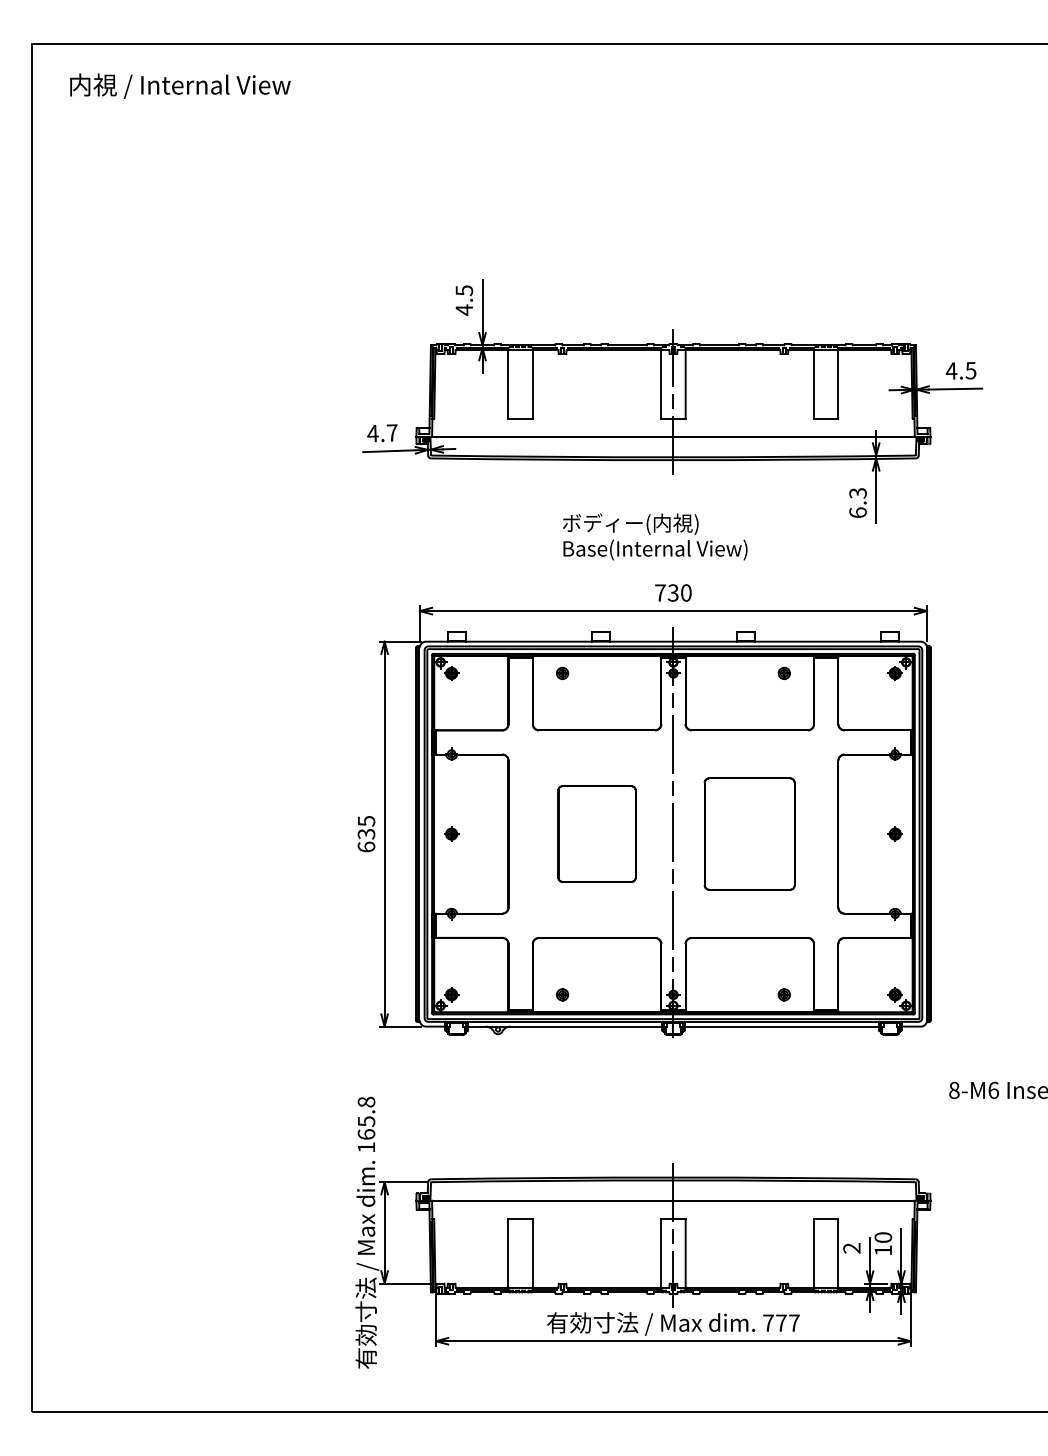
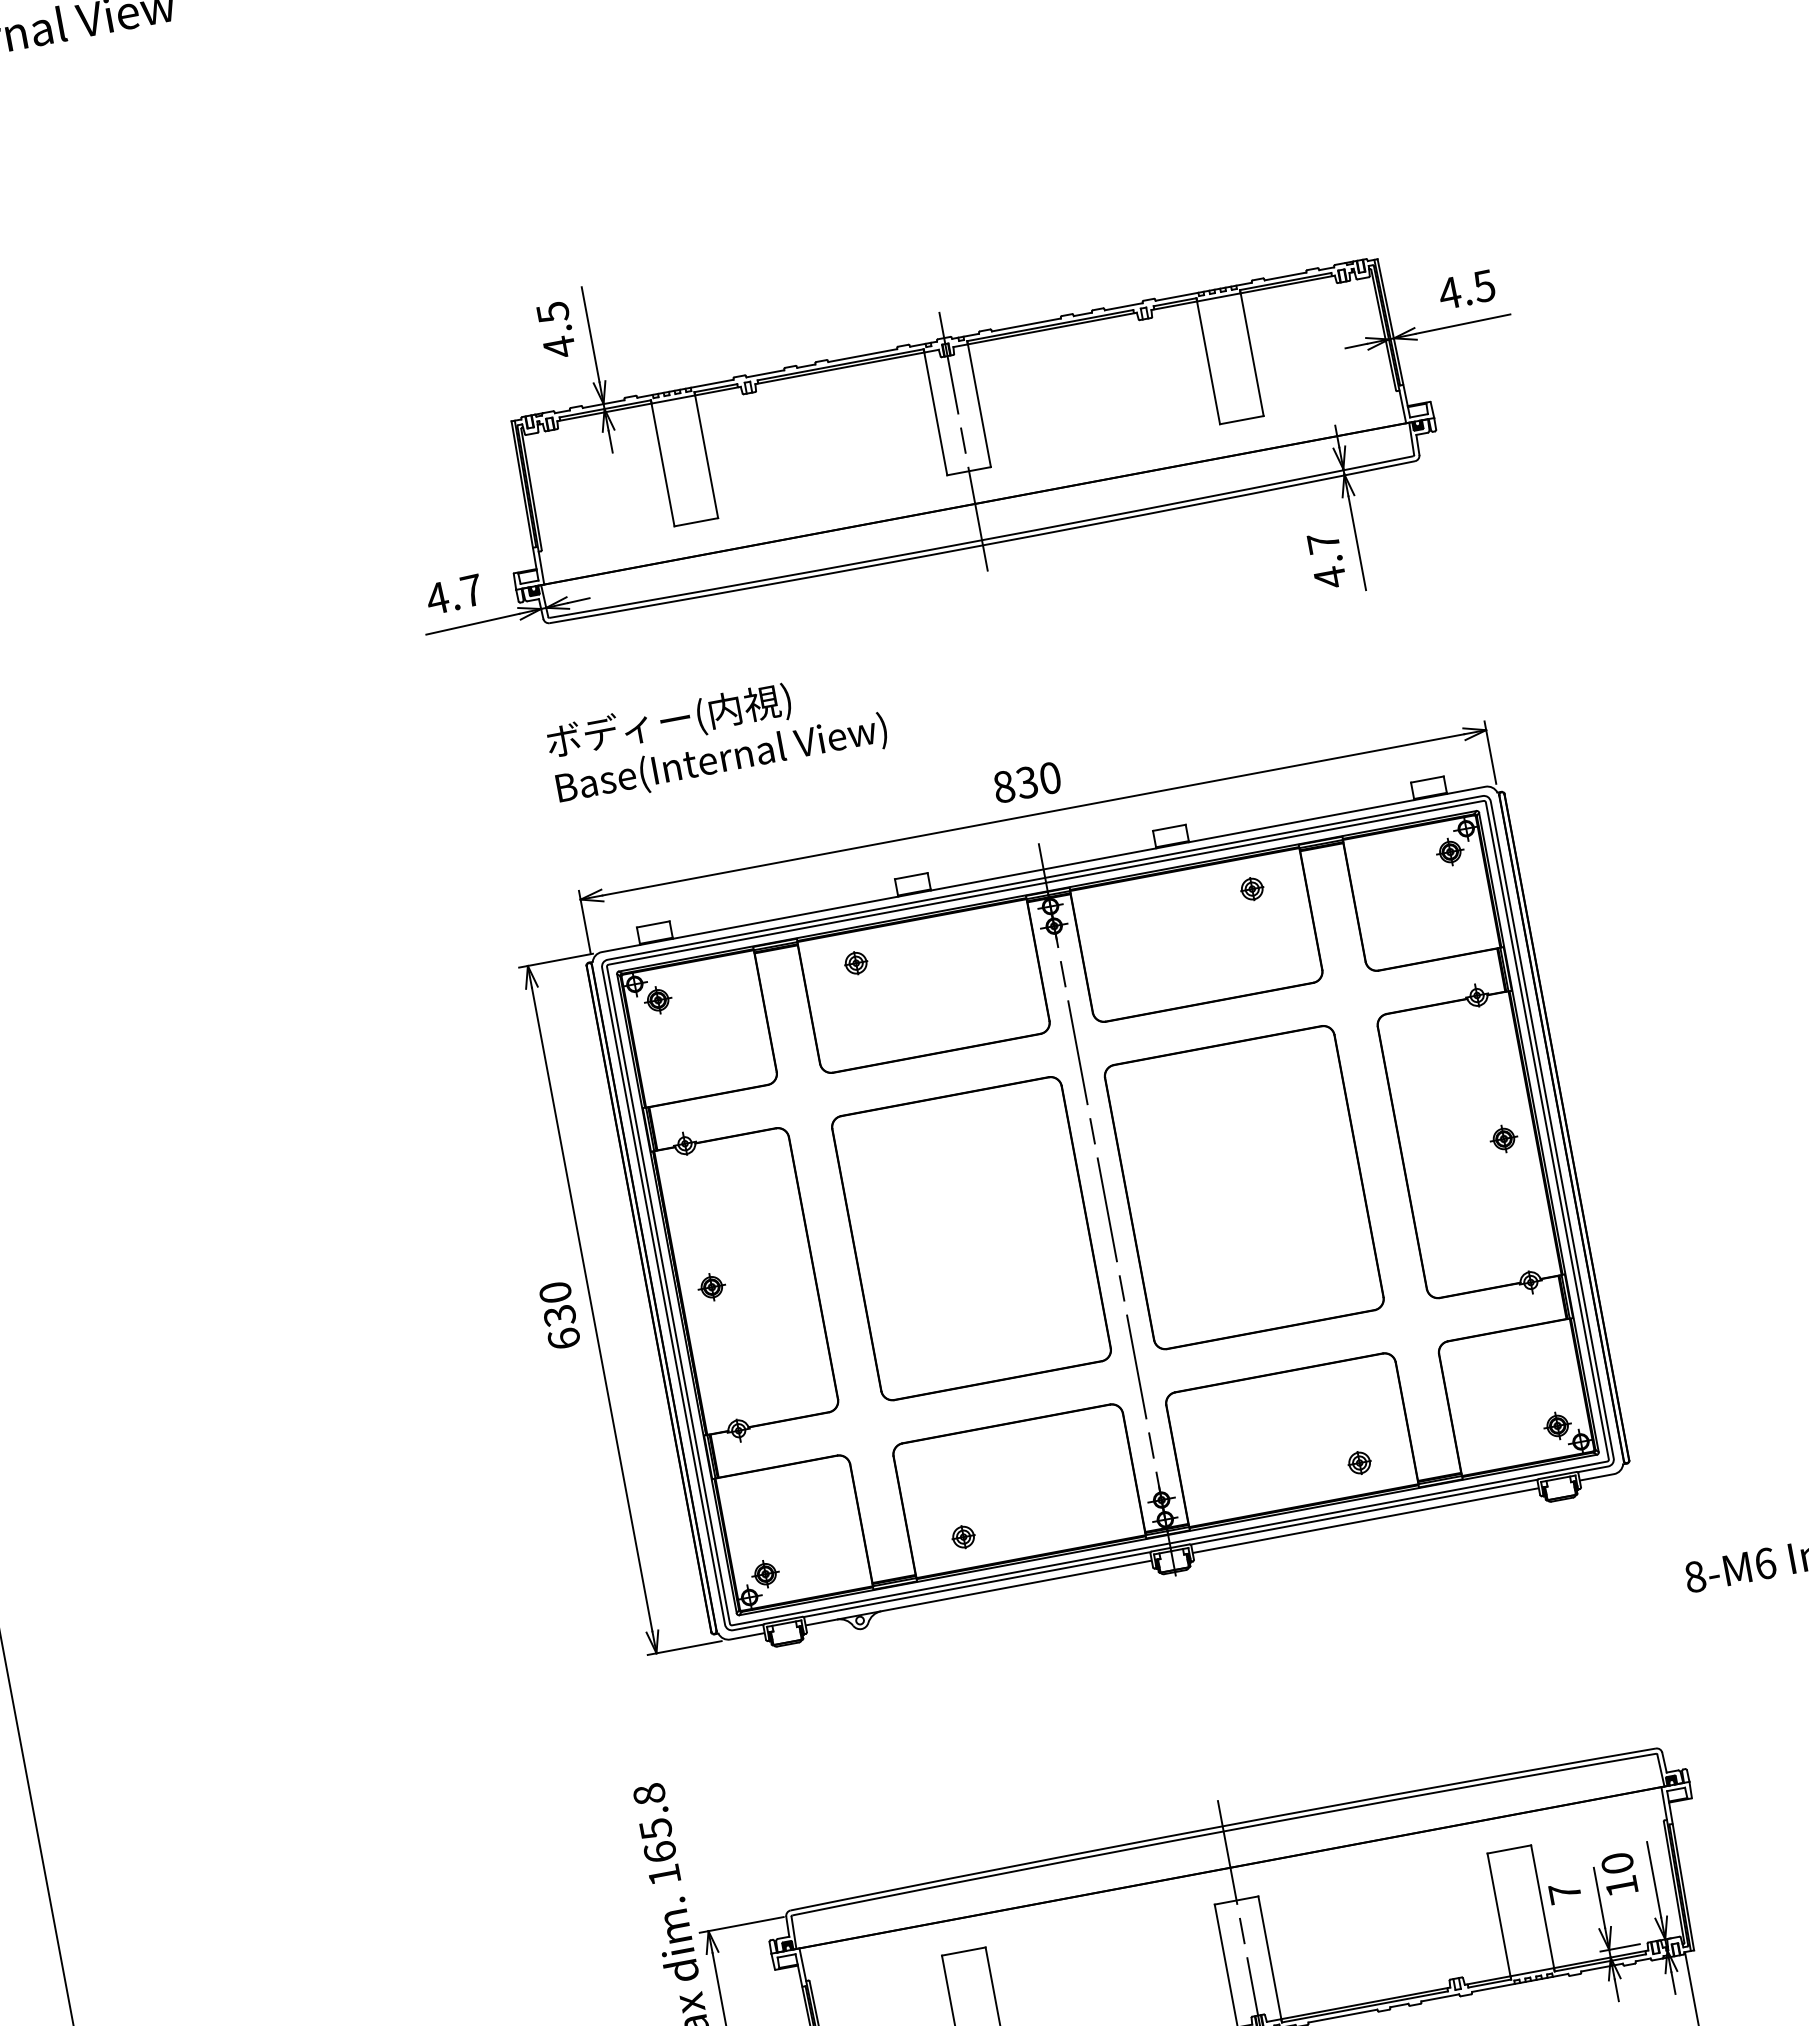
text: (857, 503) -> (1326, 561), 6.3 -> 4.7
text: (655, 536) -> (717, 736), moved
text: (660, 592) -> (1004, 785), 730 -> 830
text: (366, 820) -> (555, 1291), 635 -> 630
part: (596, 833) -> (970, 1237), size x1.67
part: (749, 833) -> (1243, 1186), size x1.43
text: (851, 1248) -> (1564, 1893), 2 -> 7

